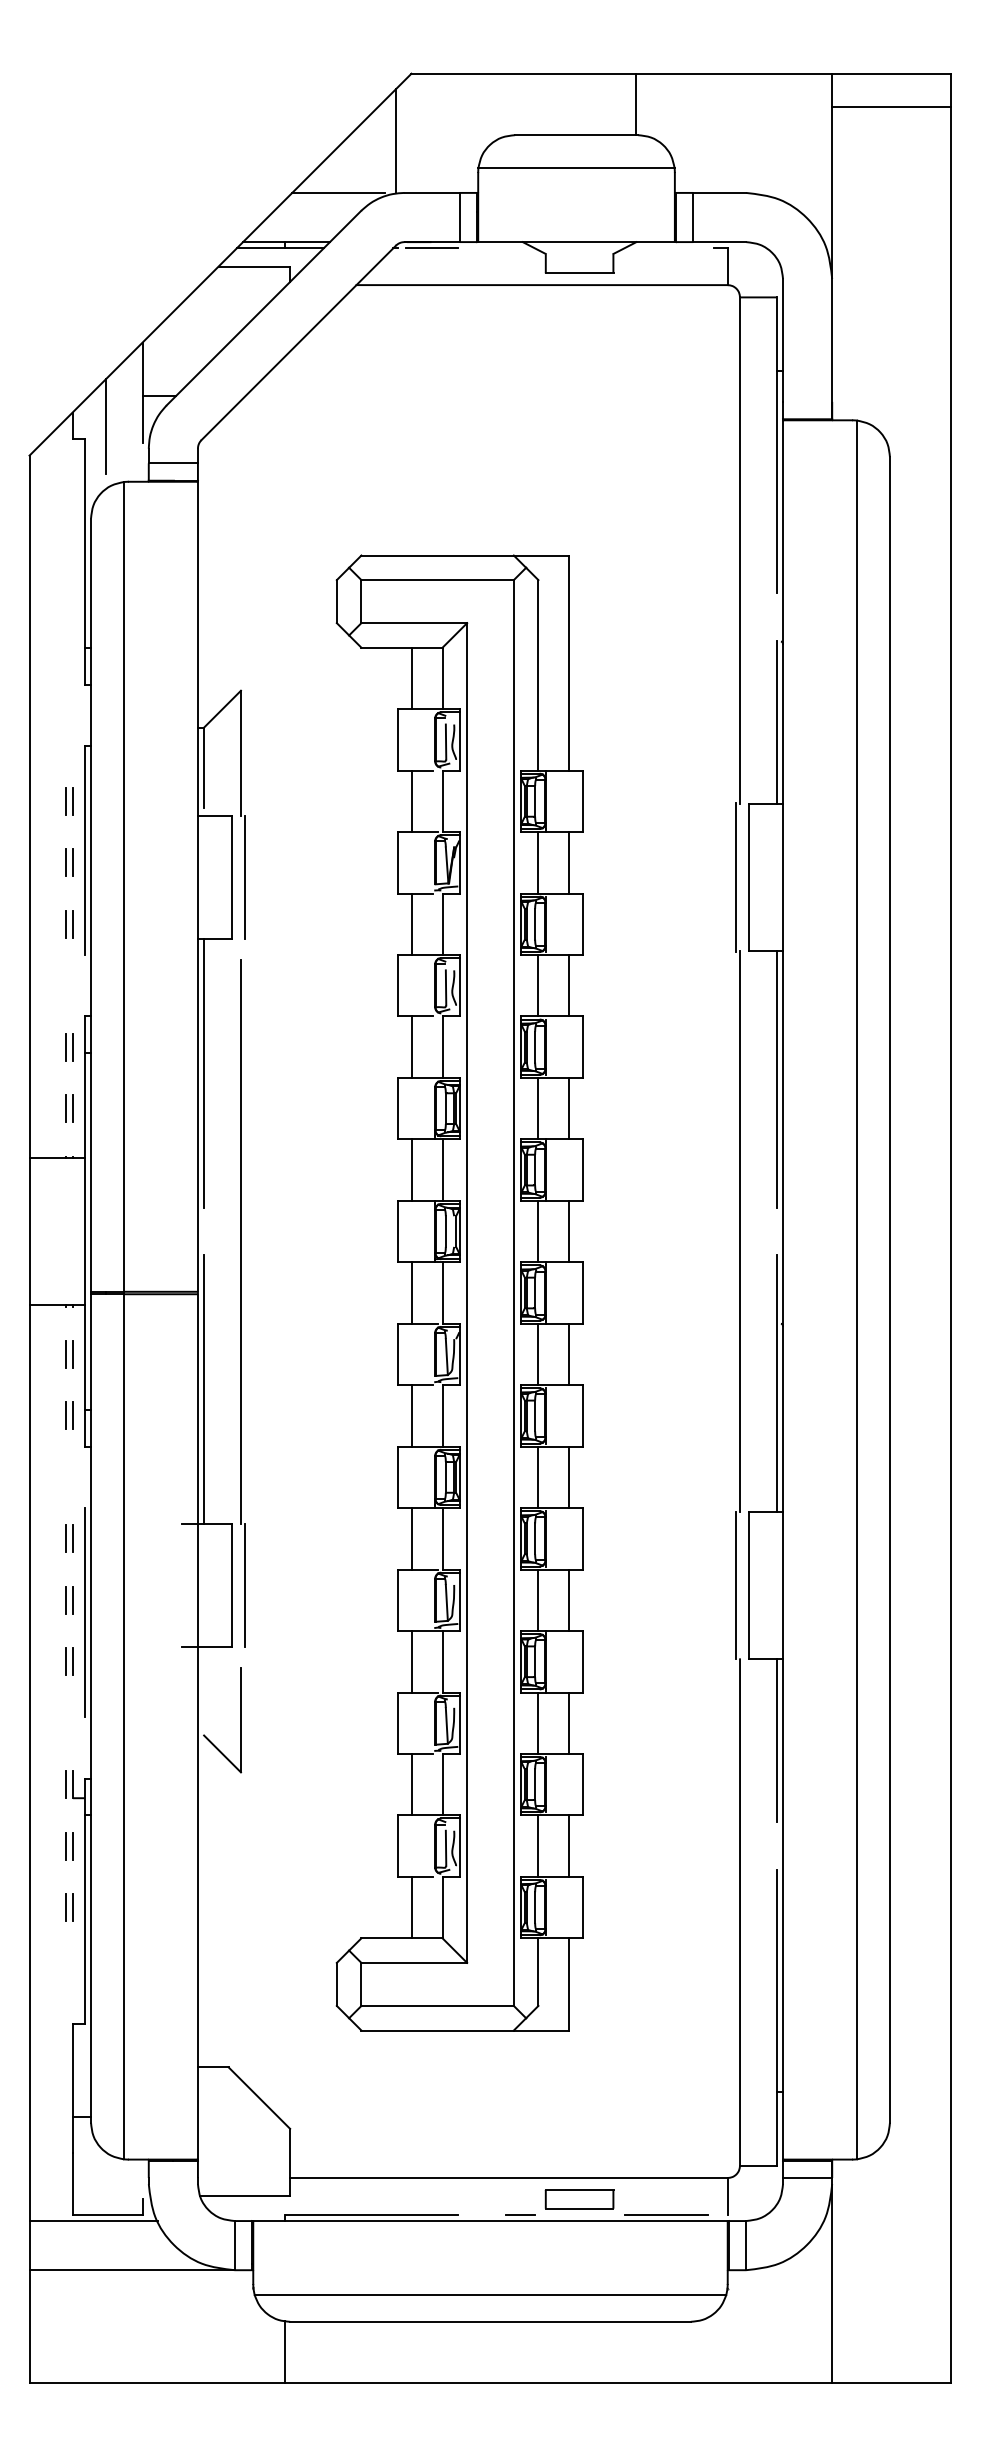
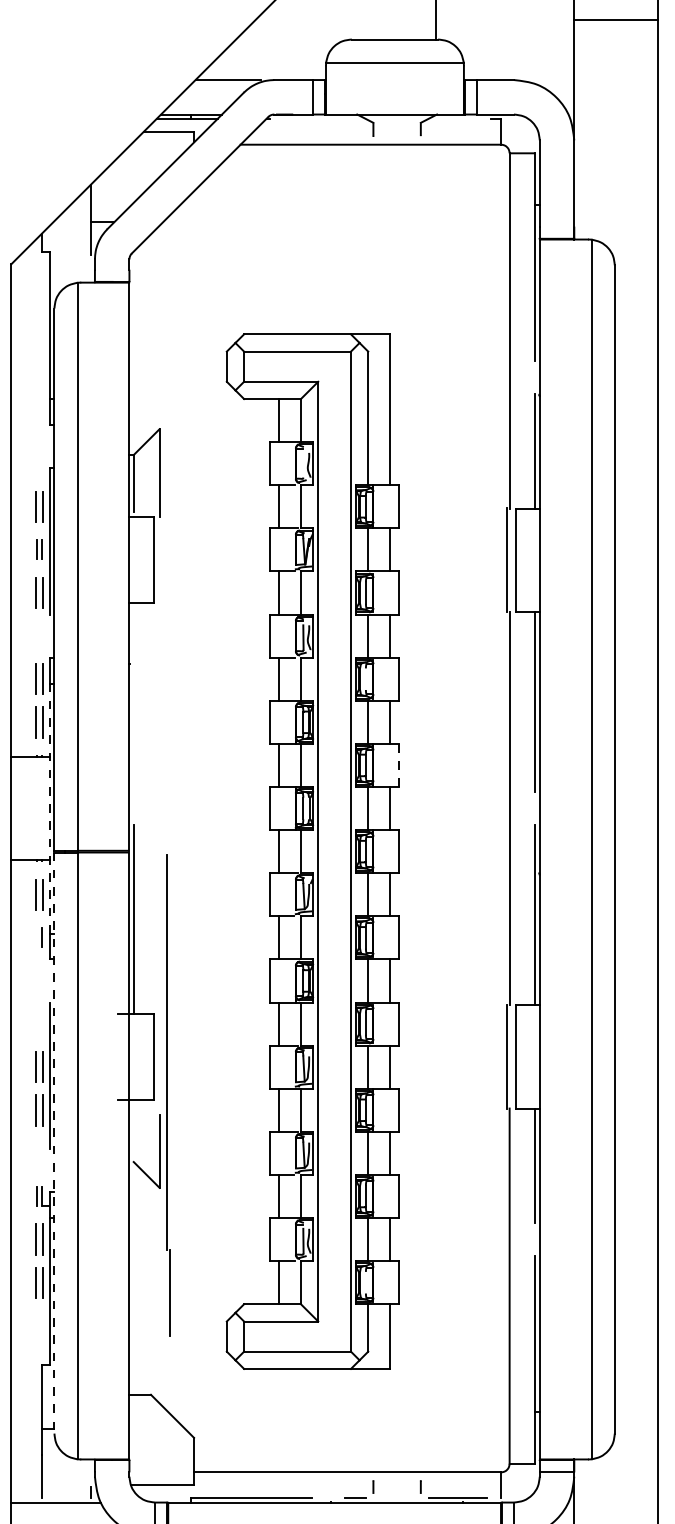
line: (395, 140) -> (267, 43), removed
line: (431, 248) -> (293, 119), removed
line: (579, 272) -> (397, 135), removed
line: (105, 426) -> (64, 243), removed
line: (172, 463) -> (111, 269), removed
line: (445, 741) -> (303, 464), removed
part: (69, 801) -> (39, 506), size x1.6
line: (245, 877) -> (162, 560), removed
part: (69, 924) -> (39, 593), size x1.6
line: (535, 1046) -> (366, 678), removed
part: (69, 1047) -> (39, 679), size x1.6
line: (204, 1073) -> (134, 697), removed
part: (69, 1108) -> (39, 722), size x1.6
line: (582, 1170) -> (399, 765), solid -> dashed
line: (84, 1232) -> (49, 809), solid -> dashed
part: (242, 1303) -> (167, 1095), moved
part: (69, 1354) -> (39, 894), size x1.6
line: (66, 1415) -> (37, 937), removed
part: (69, 1538) -> (39, 1023), removed
part: (69, 1600) -> (39, 1067), size x1.6
part: (69, 1661) -> (39, 1110), size x1.6
line: (91, 1708) -> (54, 1143), solid -> dashed
part: (69, 1846) -> (39, 1239), size x1.6
part: (69, 1907) -> (39, 1282), size x1.6
line: (535, 1907) -> (366, 1282), removed
line: (579, 2190) -> (397, 1481), removed
line: (579, 2208) -> (397, 1493), removed
line: (107, 2214) -> (65, 1497), removed

